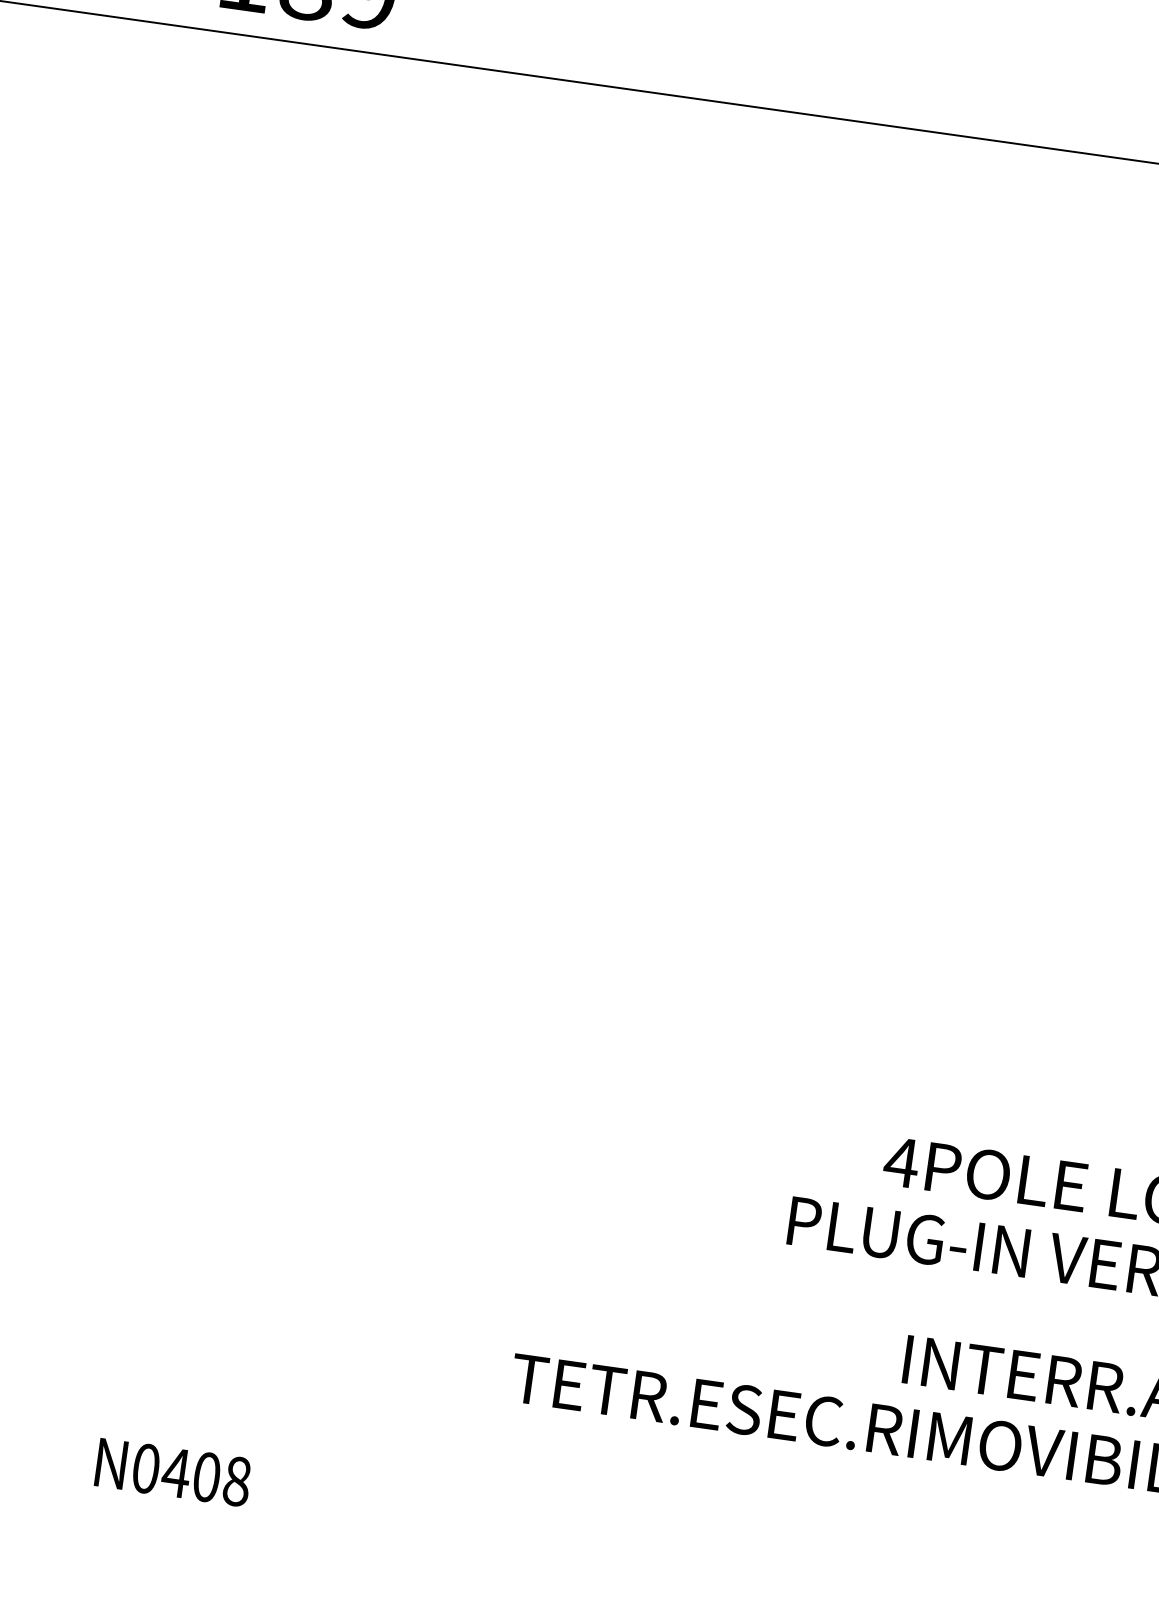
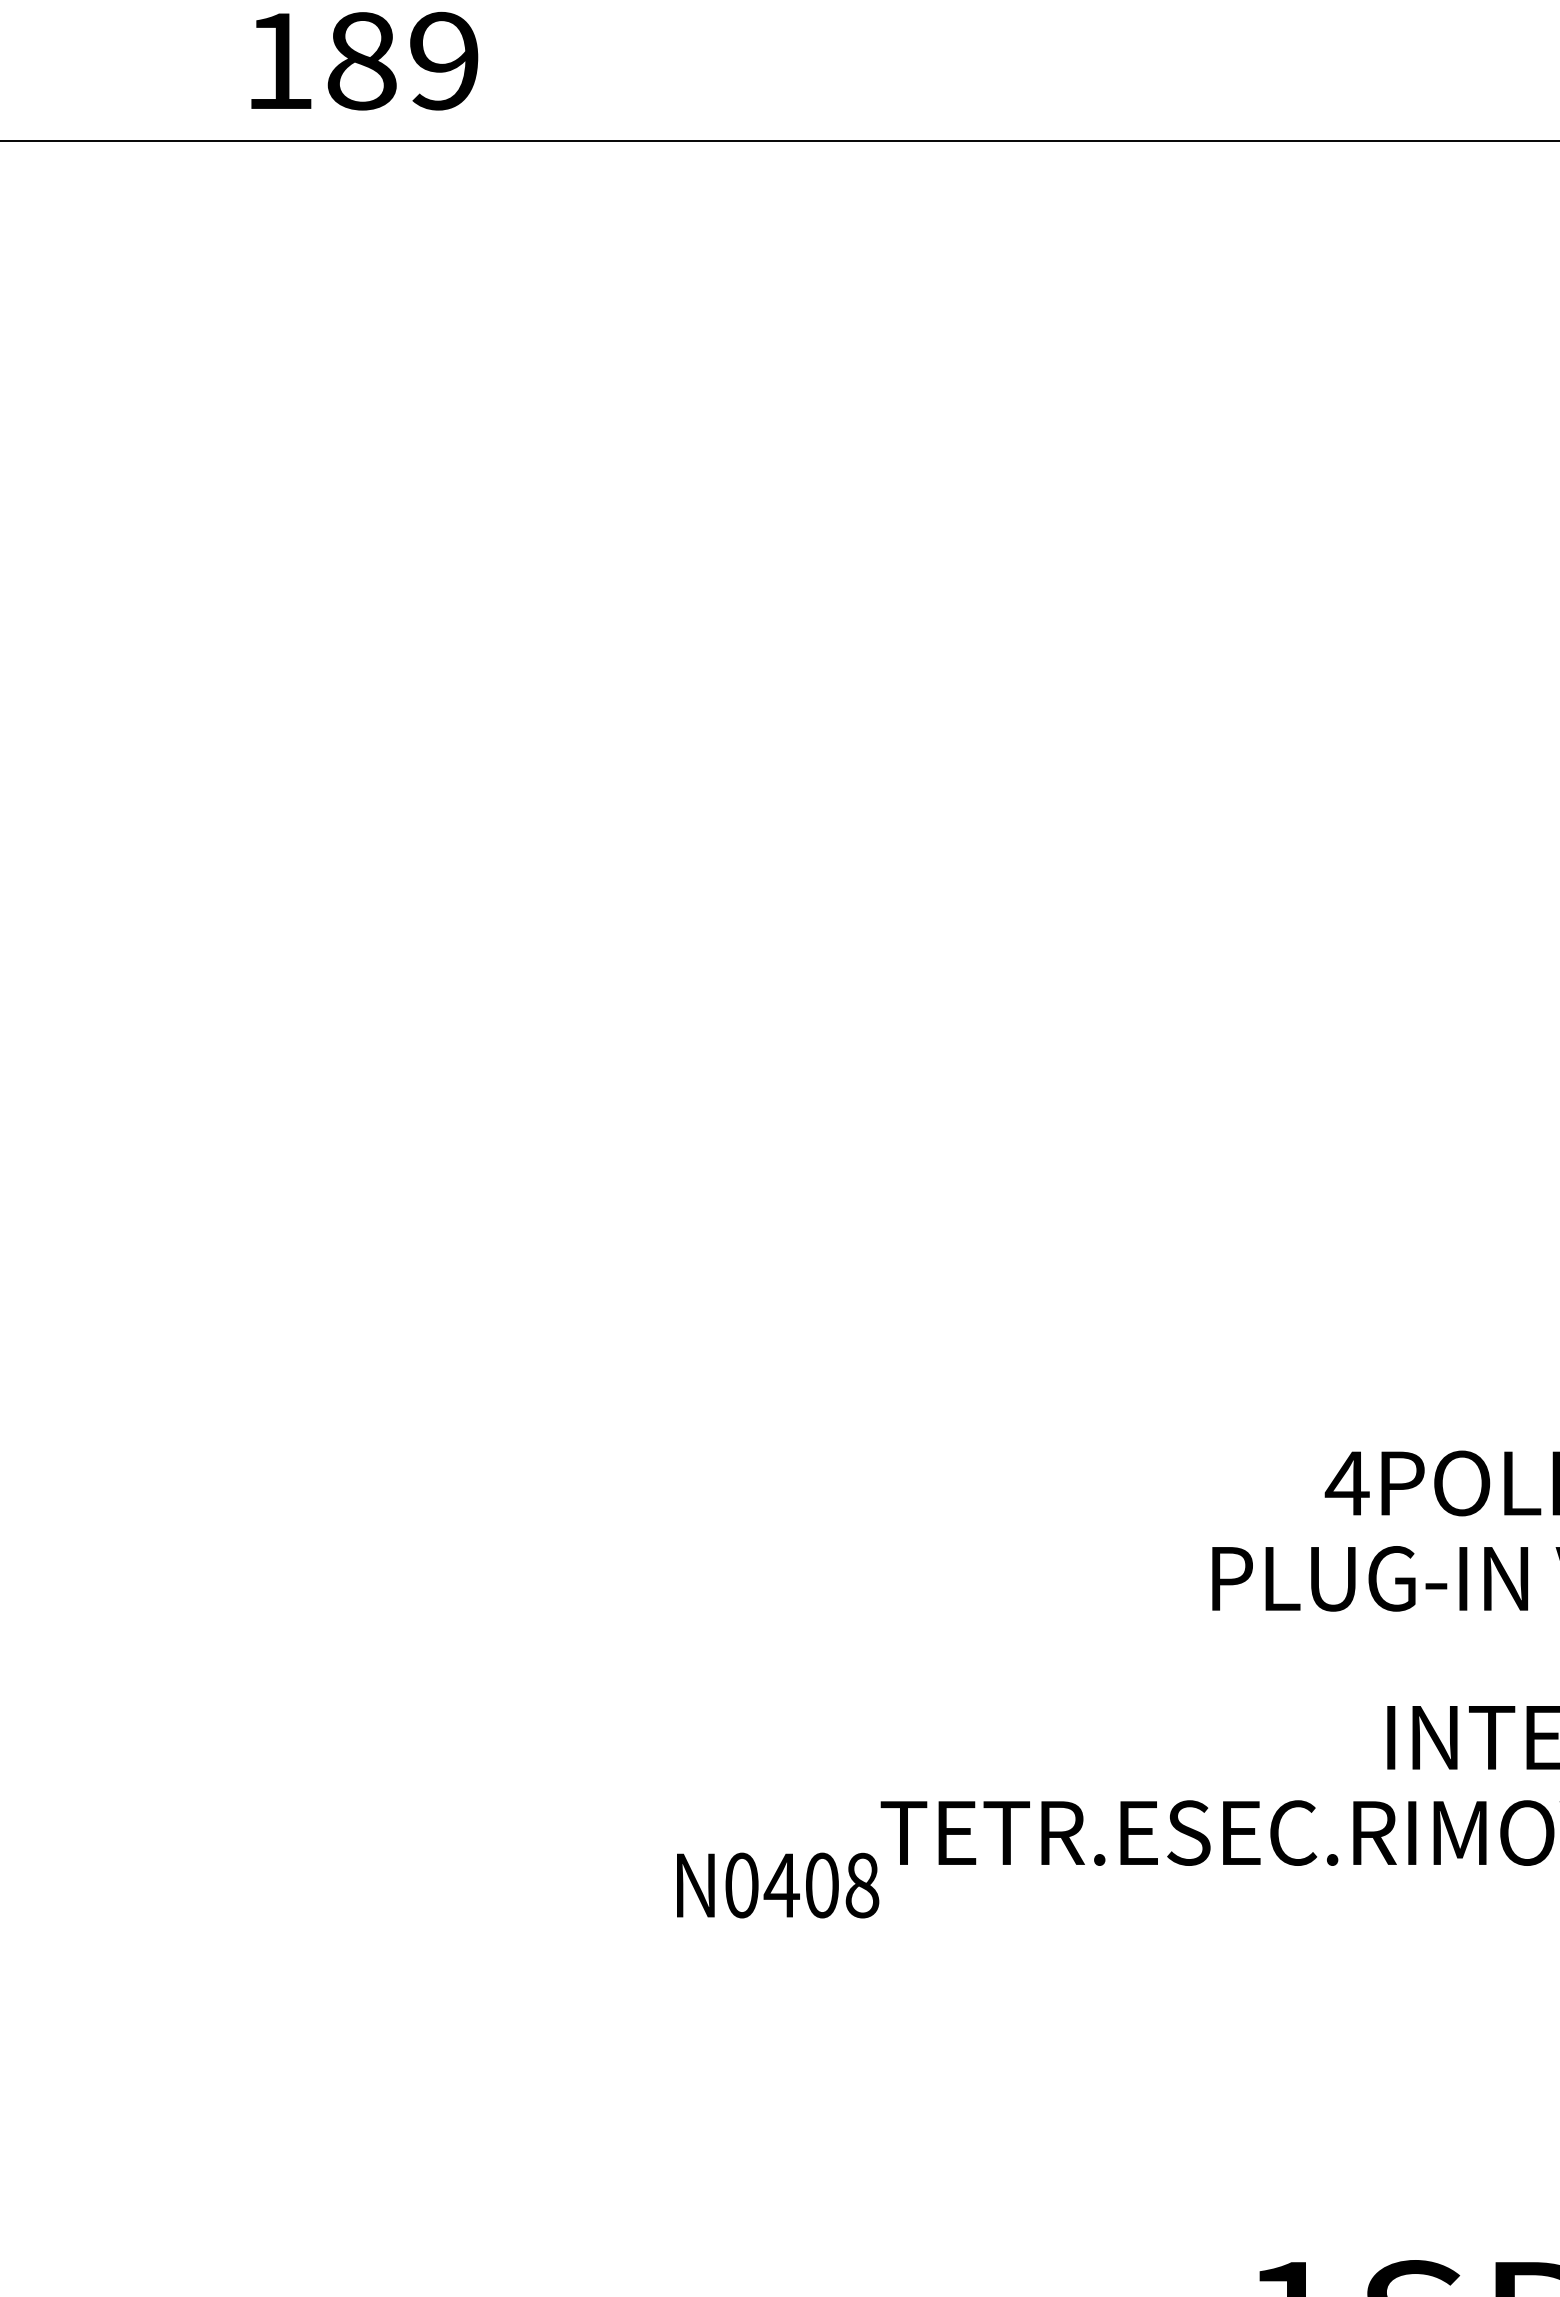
text: (173, 1472) -> (778, 1885), moved

